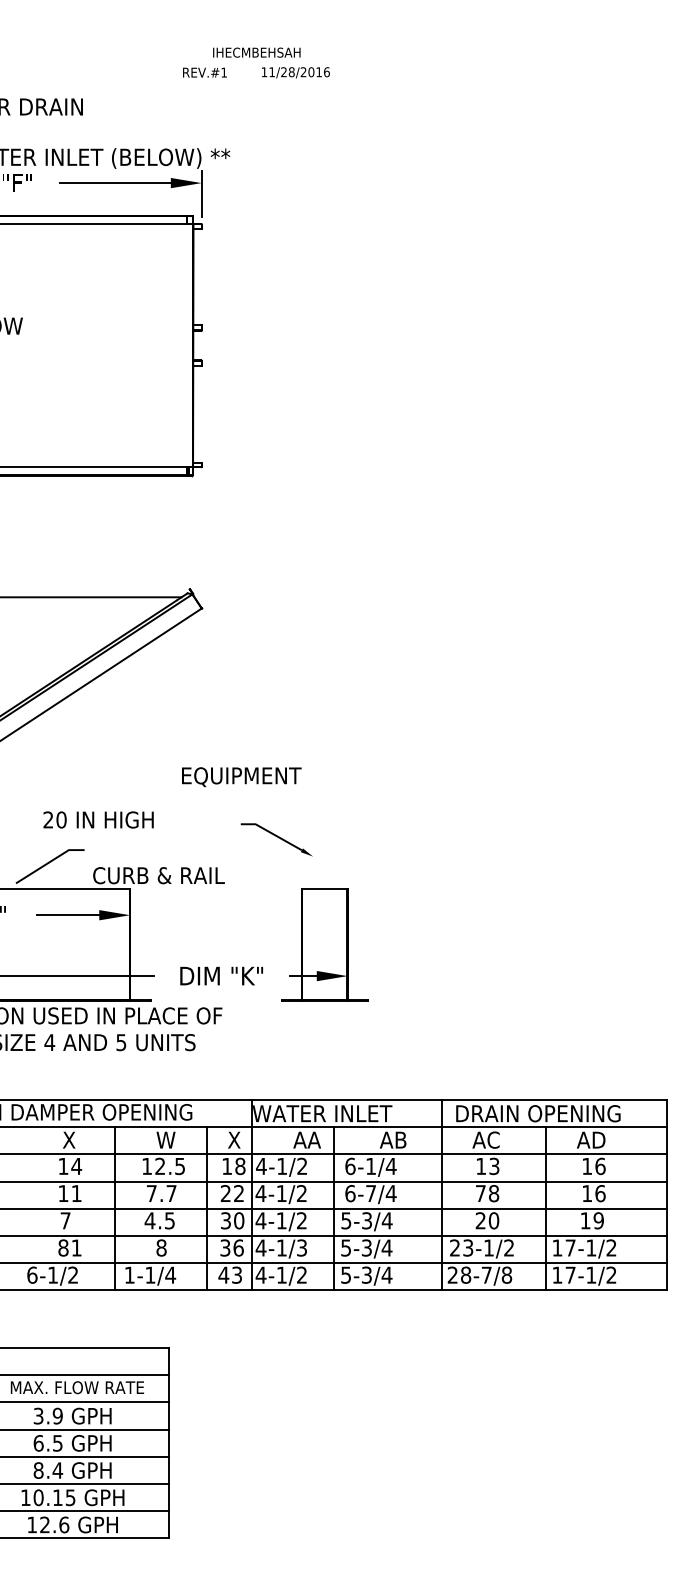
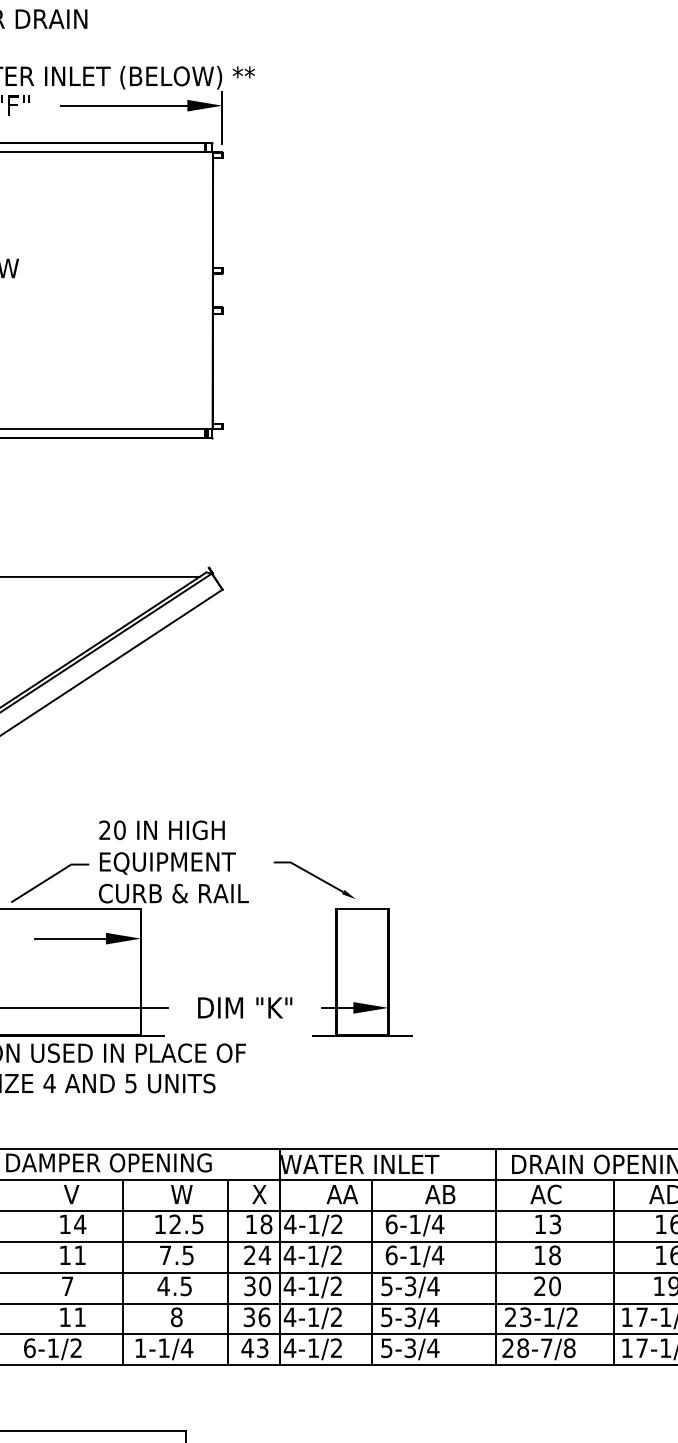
text: (241, 777) -> (167, 863), moved
text: (98, 819) -> (161, 829), moved
part: (276, 839) -> (314, 879), moved
text: (68, 1139) -> (70, 1193), X -> V
text: (171, 1193) -> (188, 1255), 7.7 -> 7.5
text: (238, 1193) -> (264, 1255), 22 -> 24
text: (370, 1193) -> (414, 1255), 6-7/4 -> 6-1/4
text: (480, 1193) -> (539, 1255), 78 -> 18
text: (63, 1247) -> (65, 1316), 81 -> 11
text: (301, 1247) -> (335, 1316), 4-1/3 -> 4-1/2

